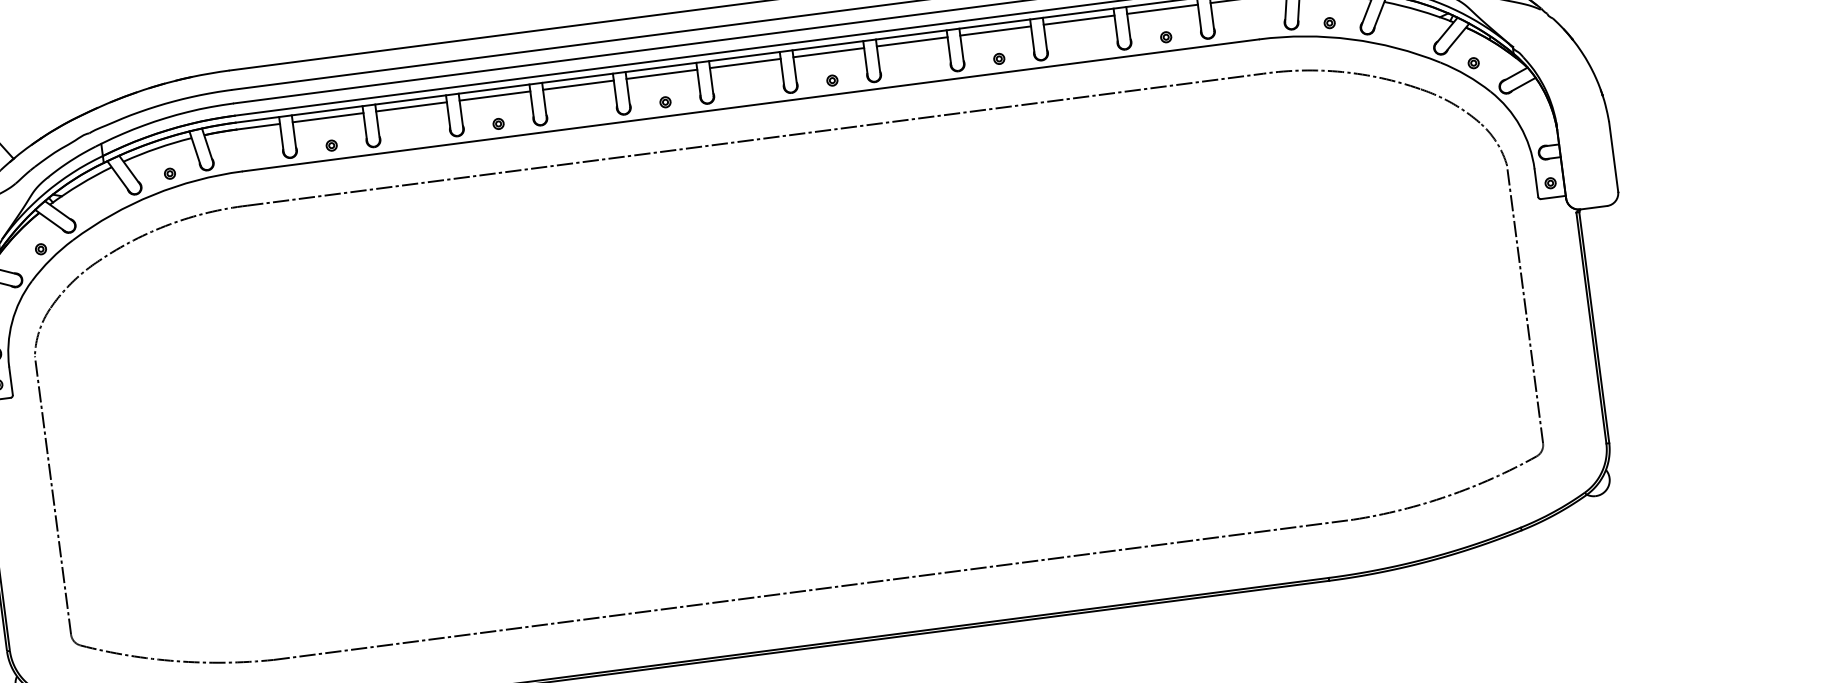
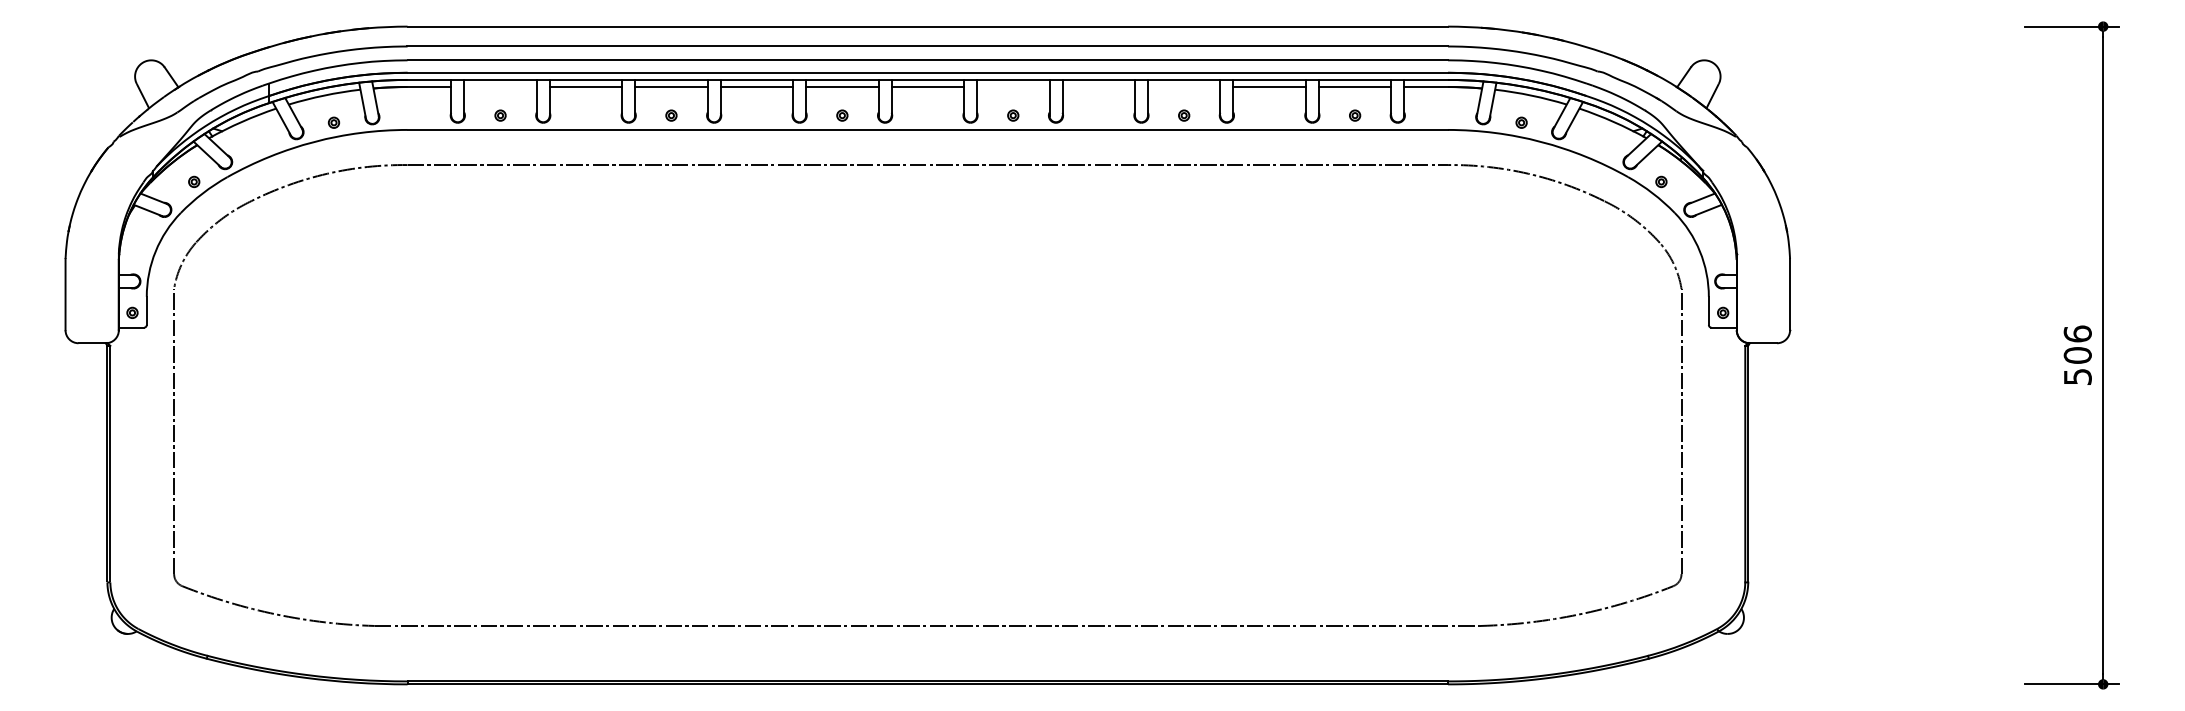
line: (995, 31) -> (1183, 87), removed
line: (912, 42) -> (1098, 87), removed
line: (829, 53) -> (1013, 87), removed
line: (328, 118) -> (500, 87), removed

